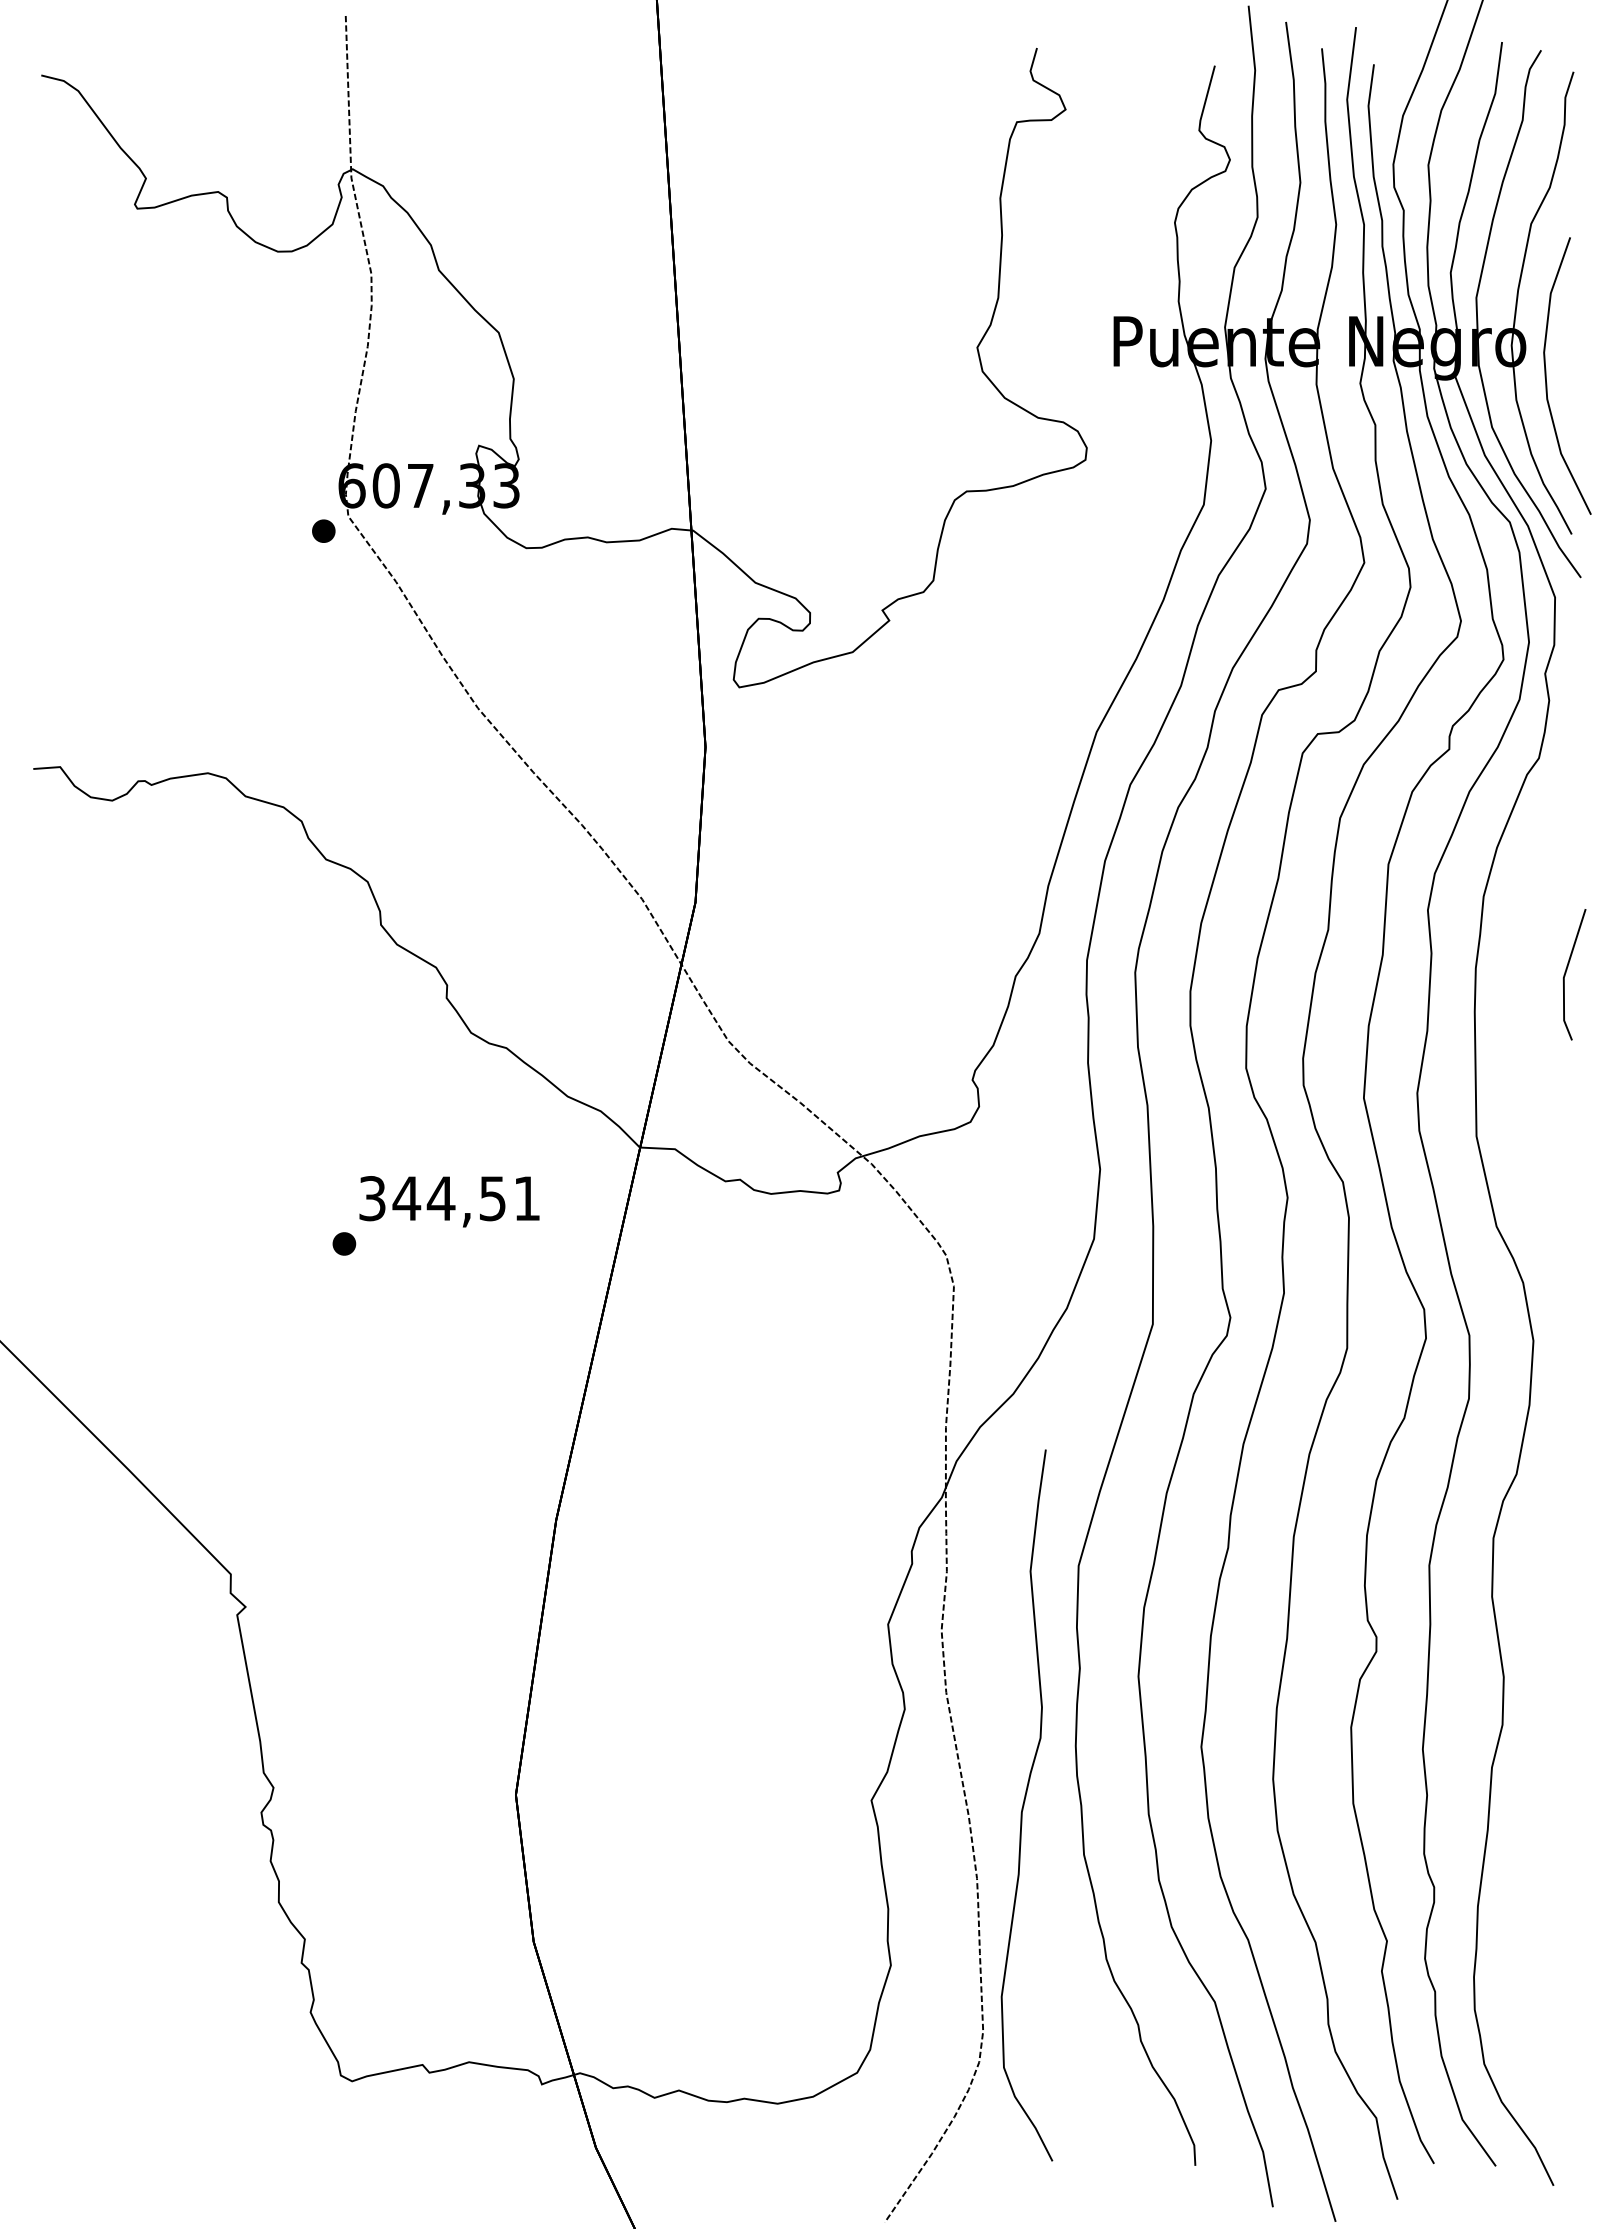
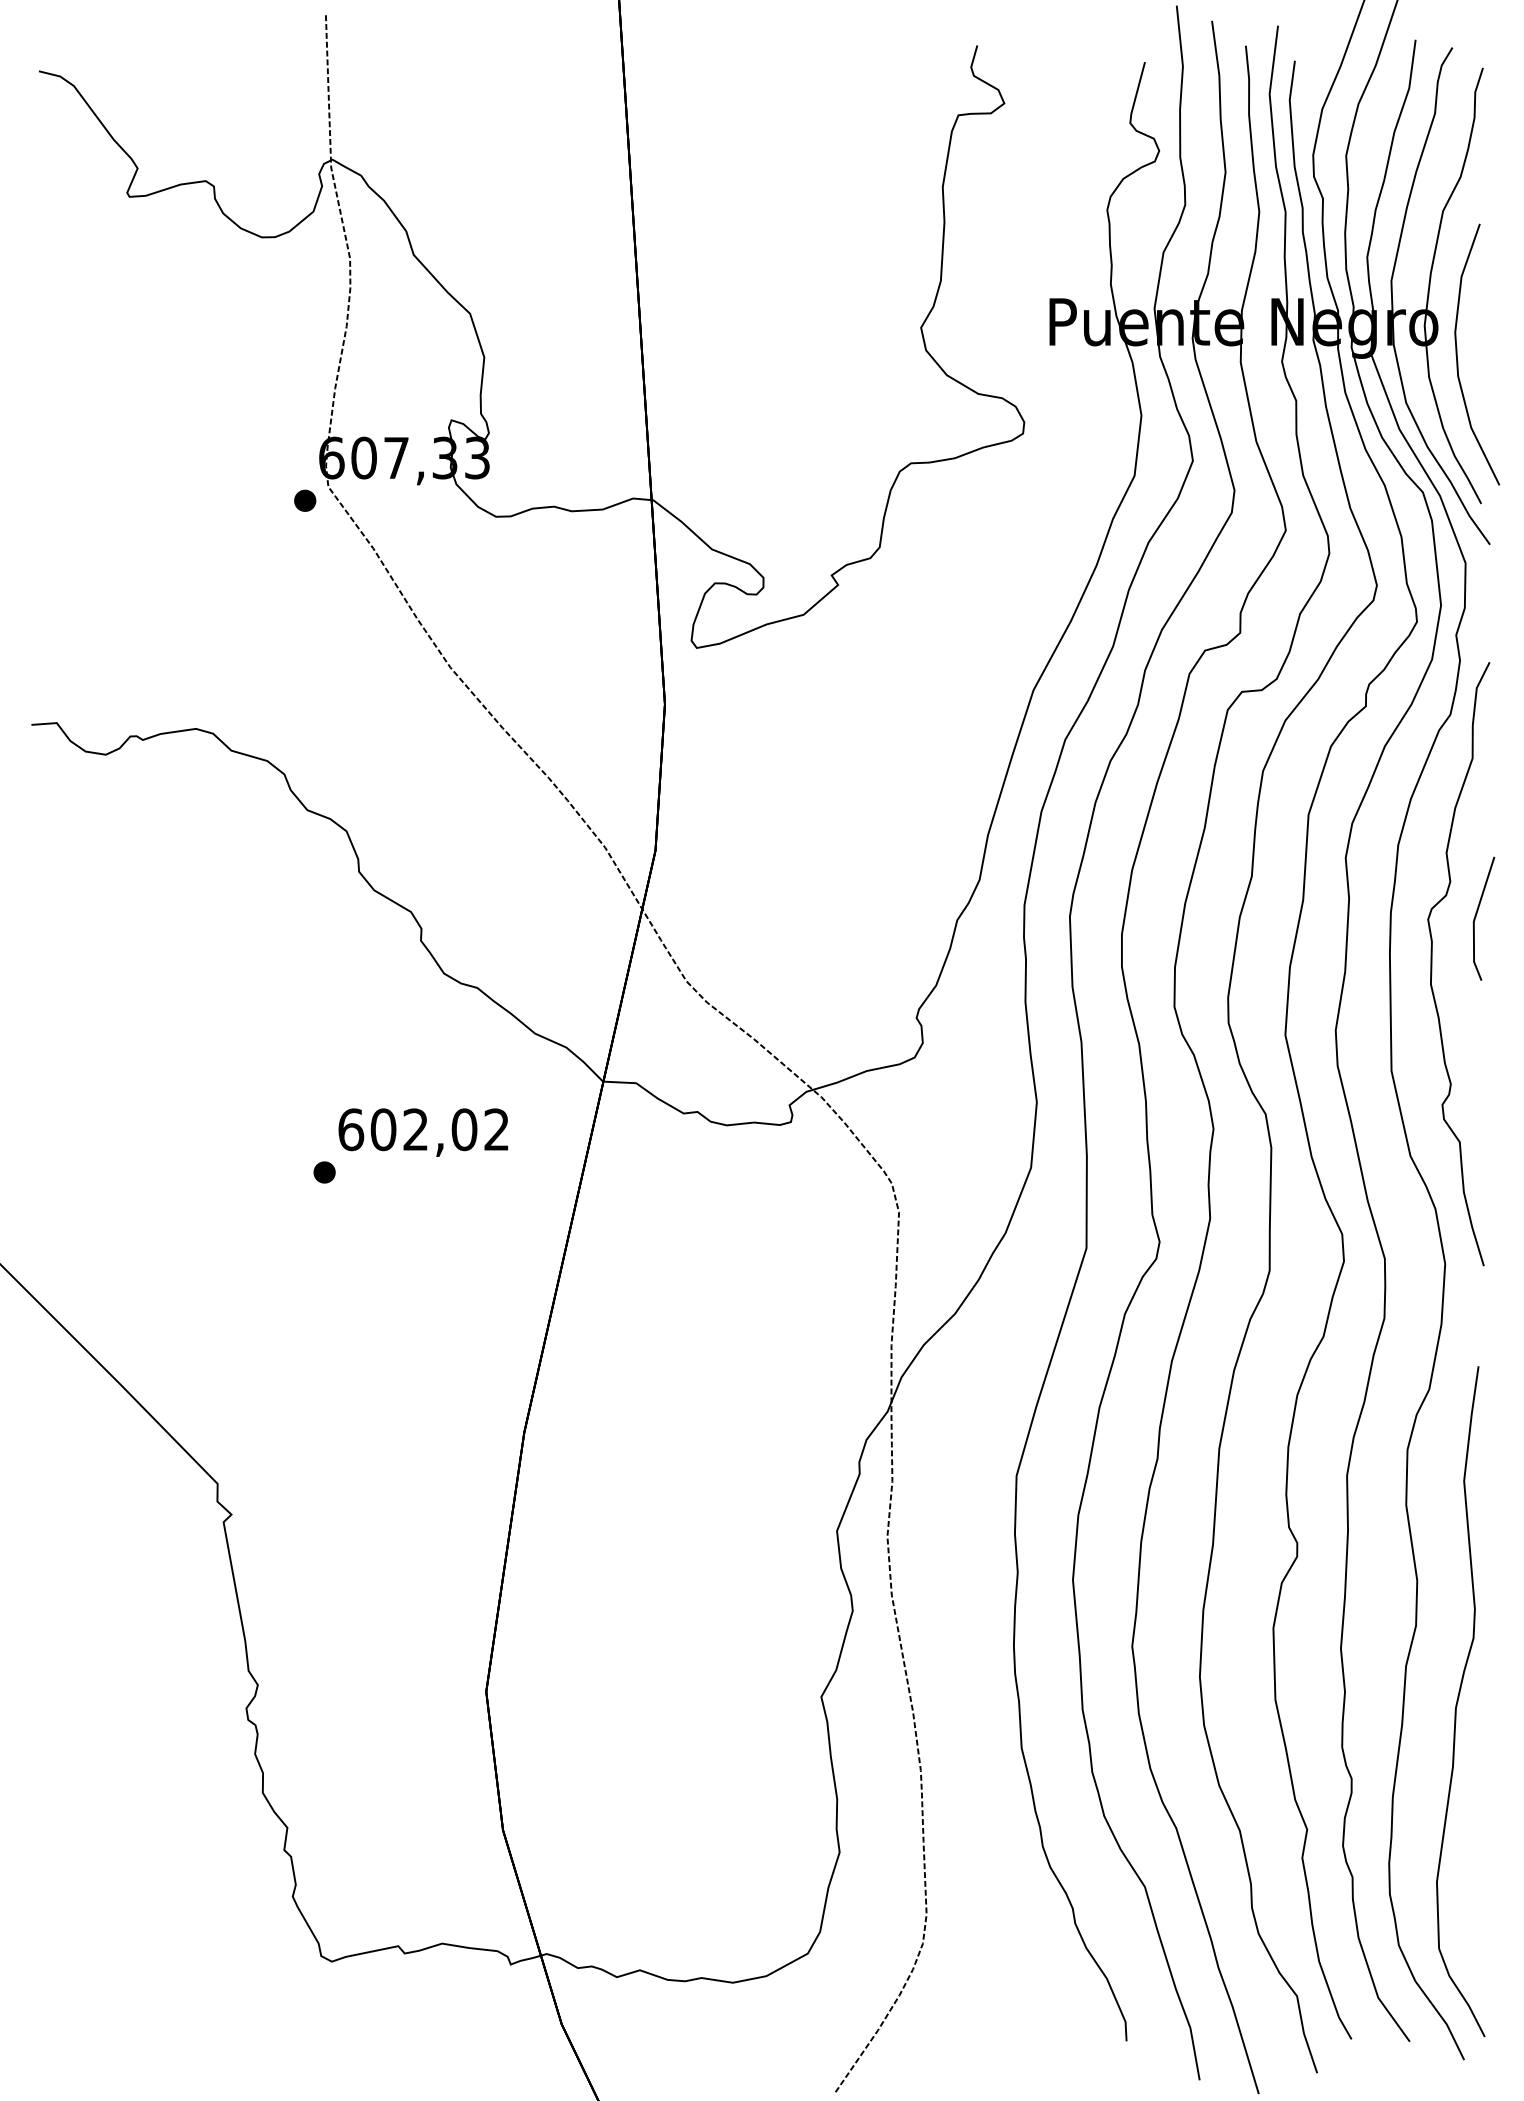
curve: (1519, 1022) -> (1432, 963), added
text: (449, 1198) -> (423, 1129), 344,51 -> 602,02
curve: (1024, 1805) -> (1458, 1701), moved

